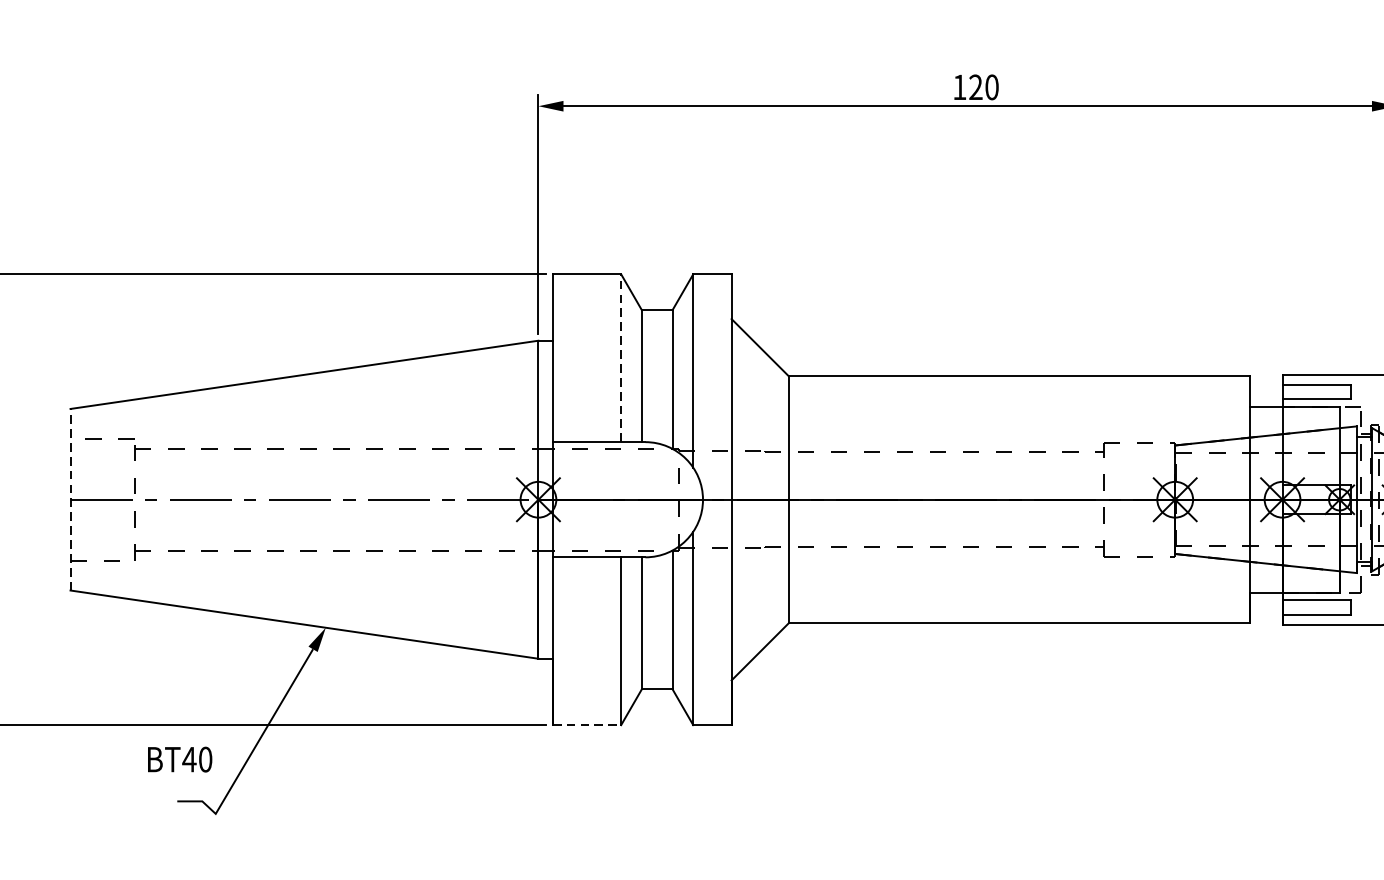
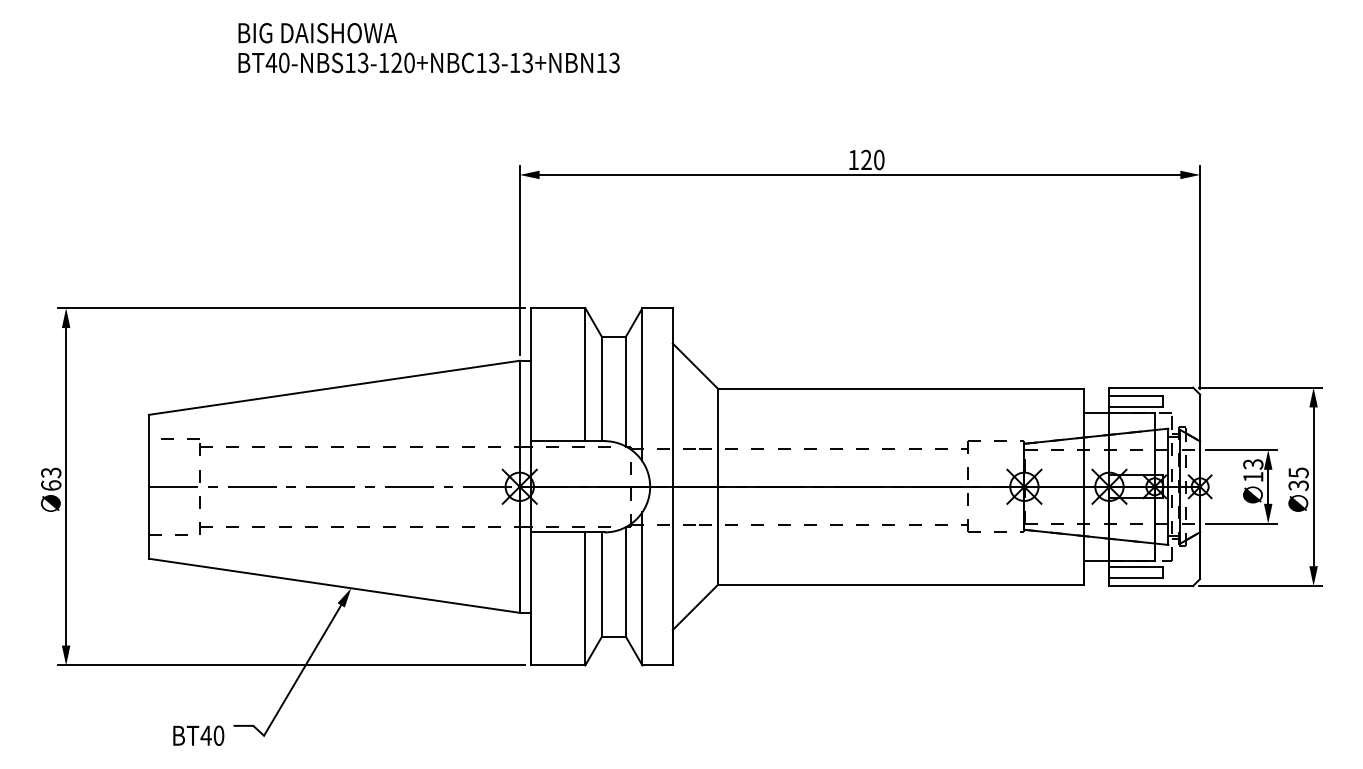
line: (621, 358) -> (585, 374), dashed -> solid
line: (69, 499) -> (148, 486), dashed -> solid
line: (587, 725) -> (558, 665), dashed -> solid
text: (179, 759) -> (198, 735), moved

